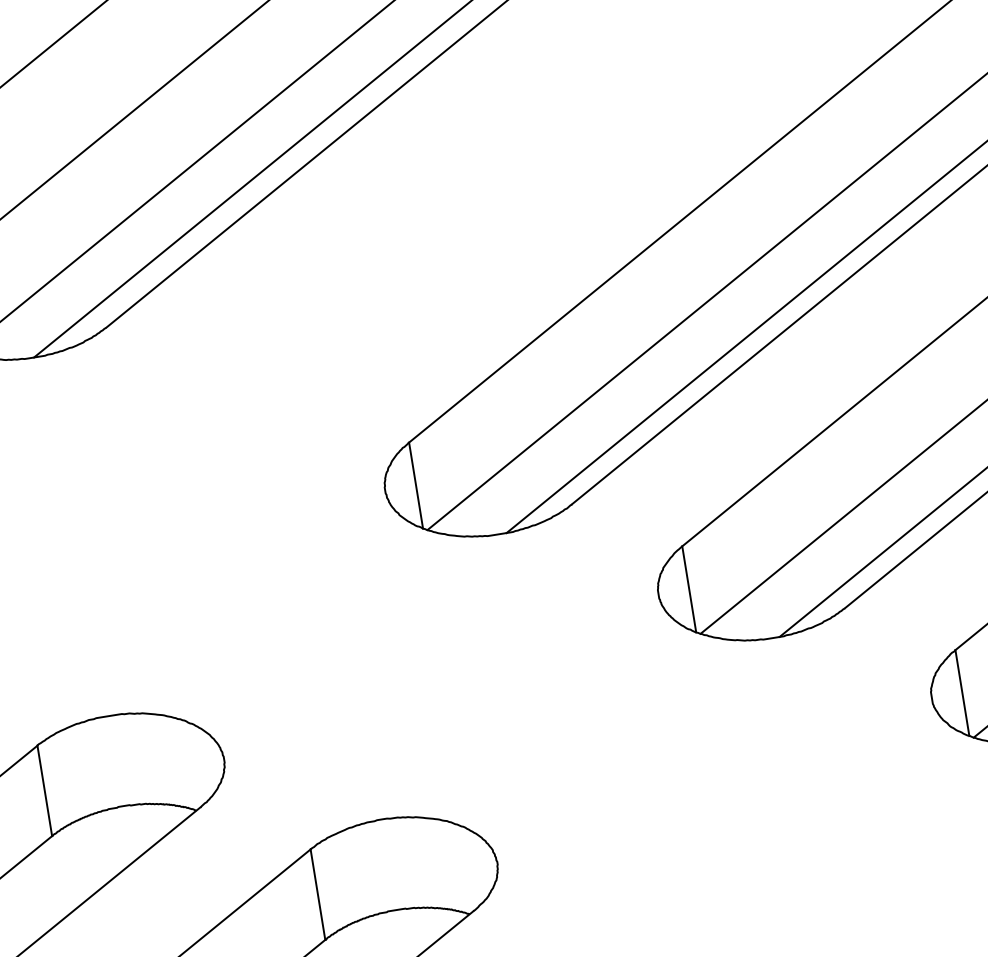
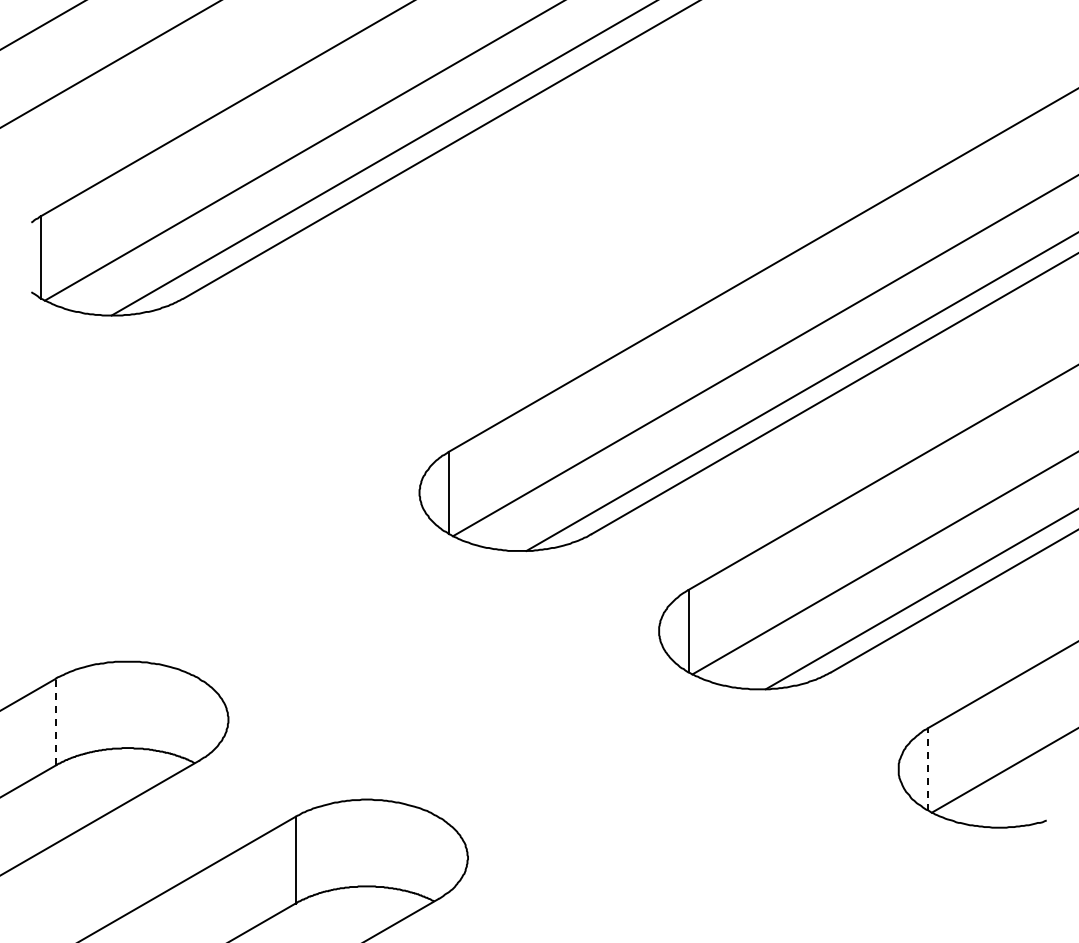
line: (962, 692) -> (928, 768), solid -> dashed
line: (45, 790) -> (56, 721), solid -> dashed

